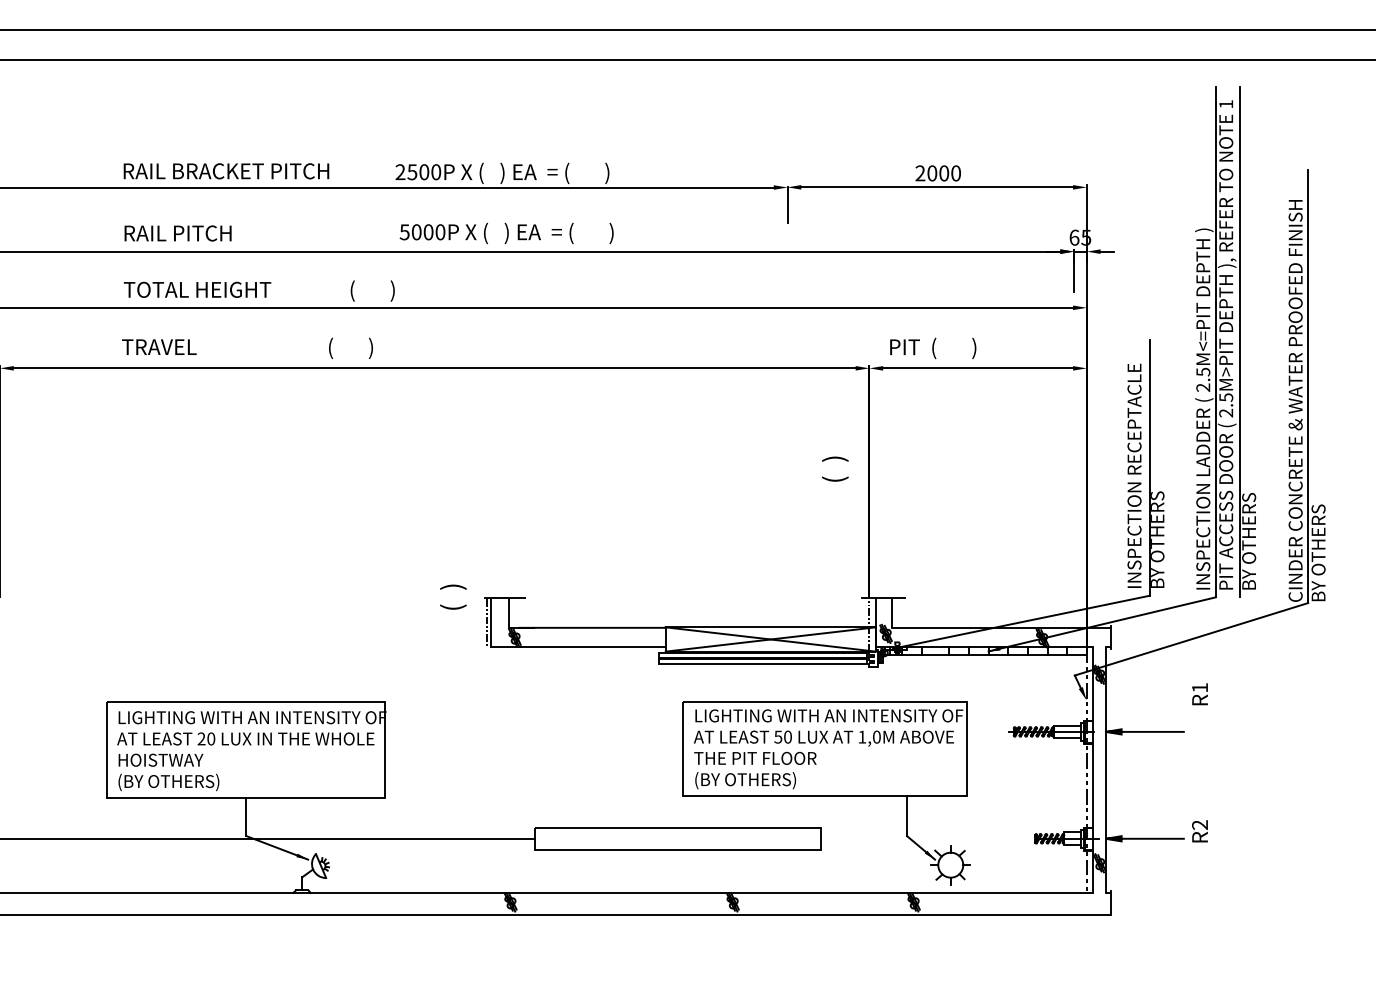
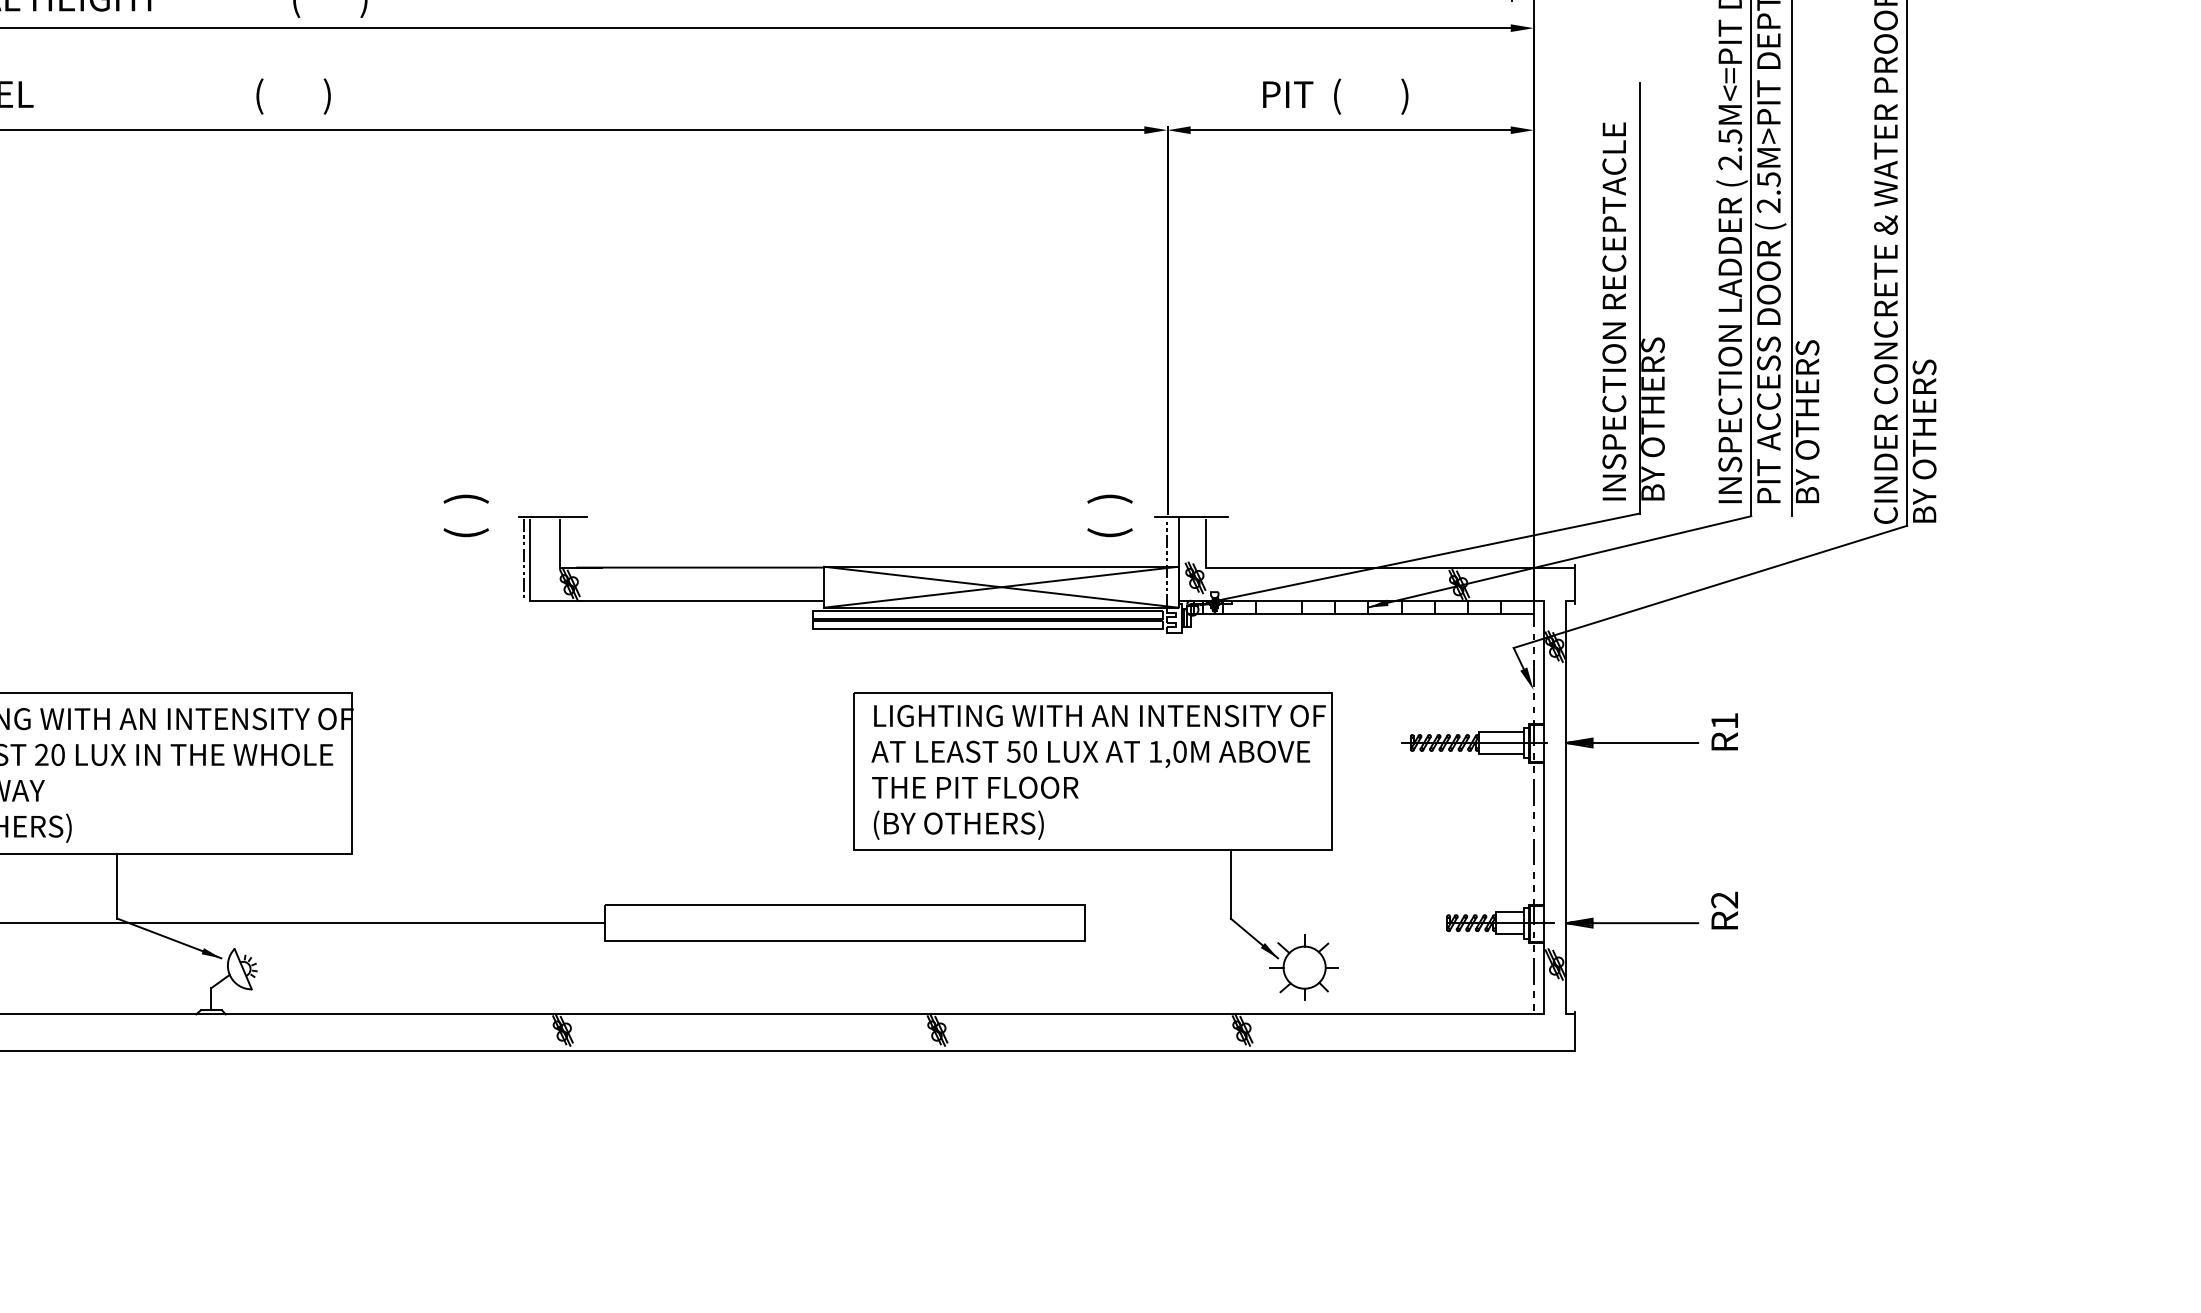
text: (933, 348) -> (1336, 96), moved
text: (835, 468) -> (1110, 514), moved
text: (1199, 694) -> (1723, 732), moved

